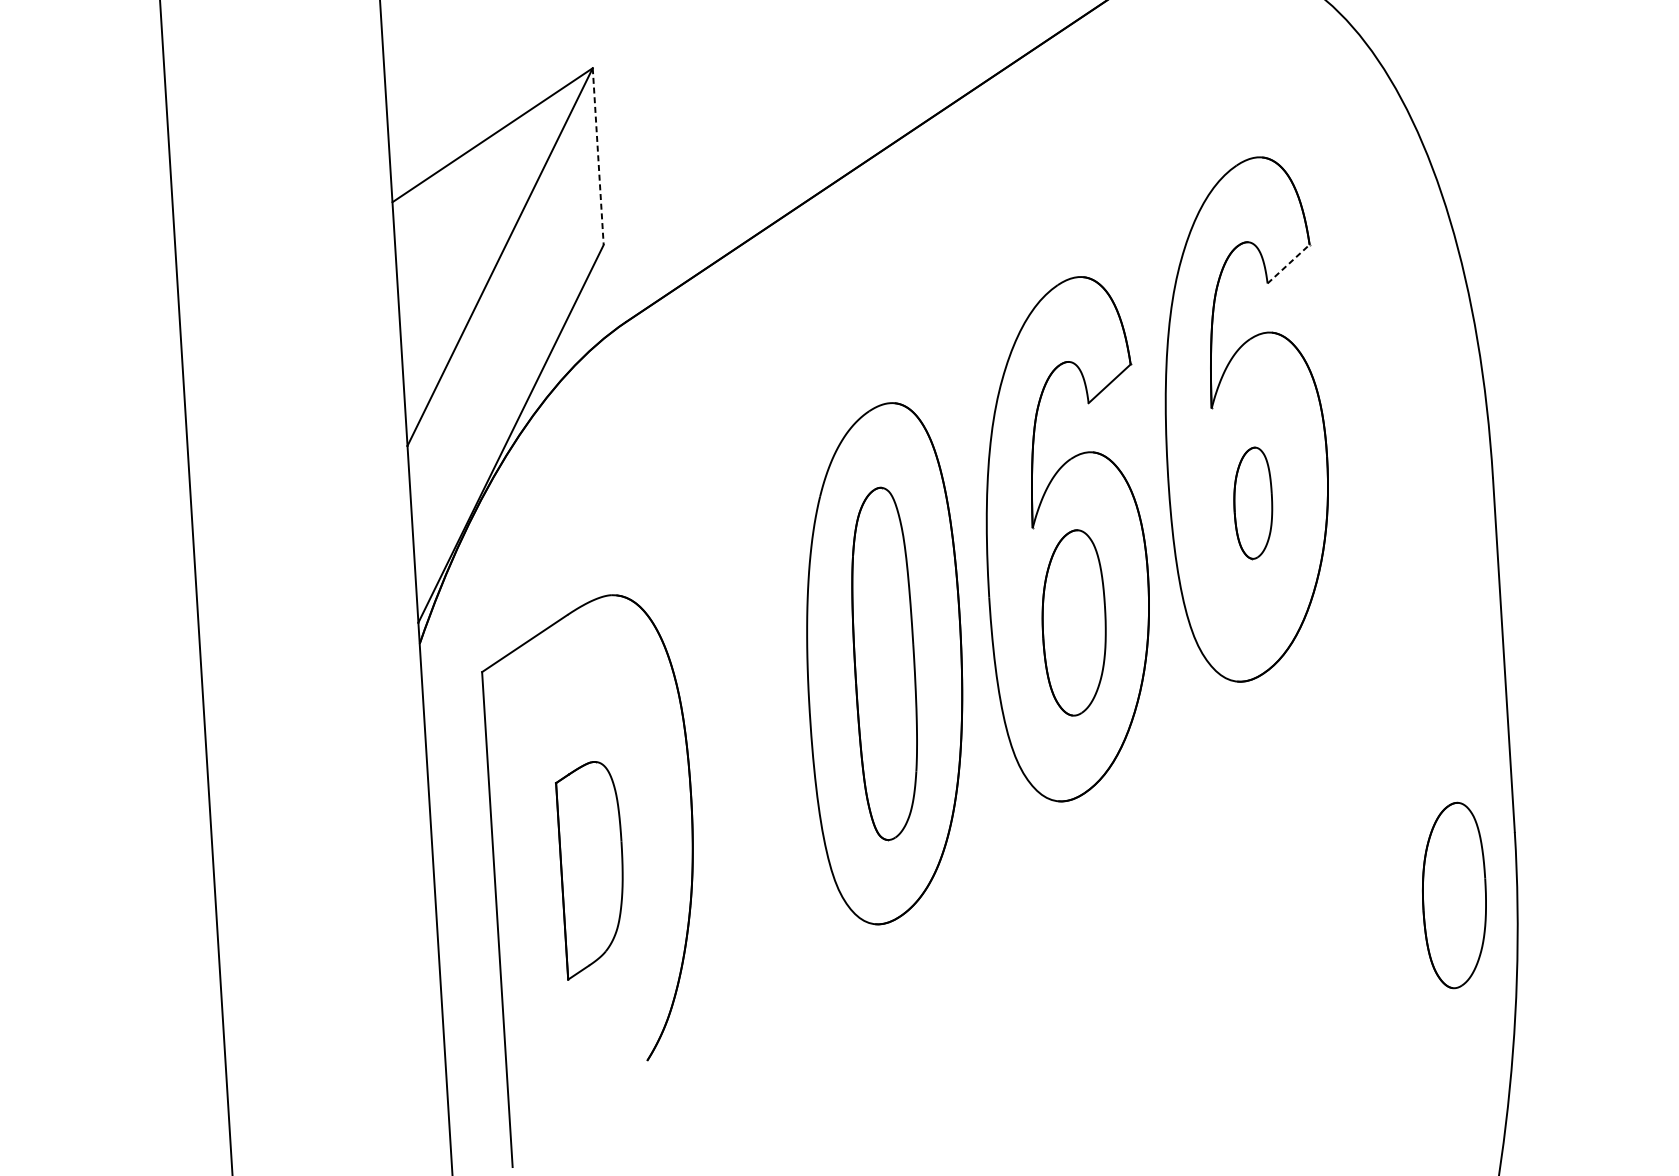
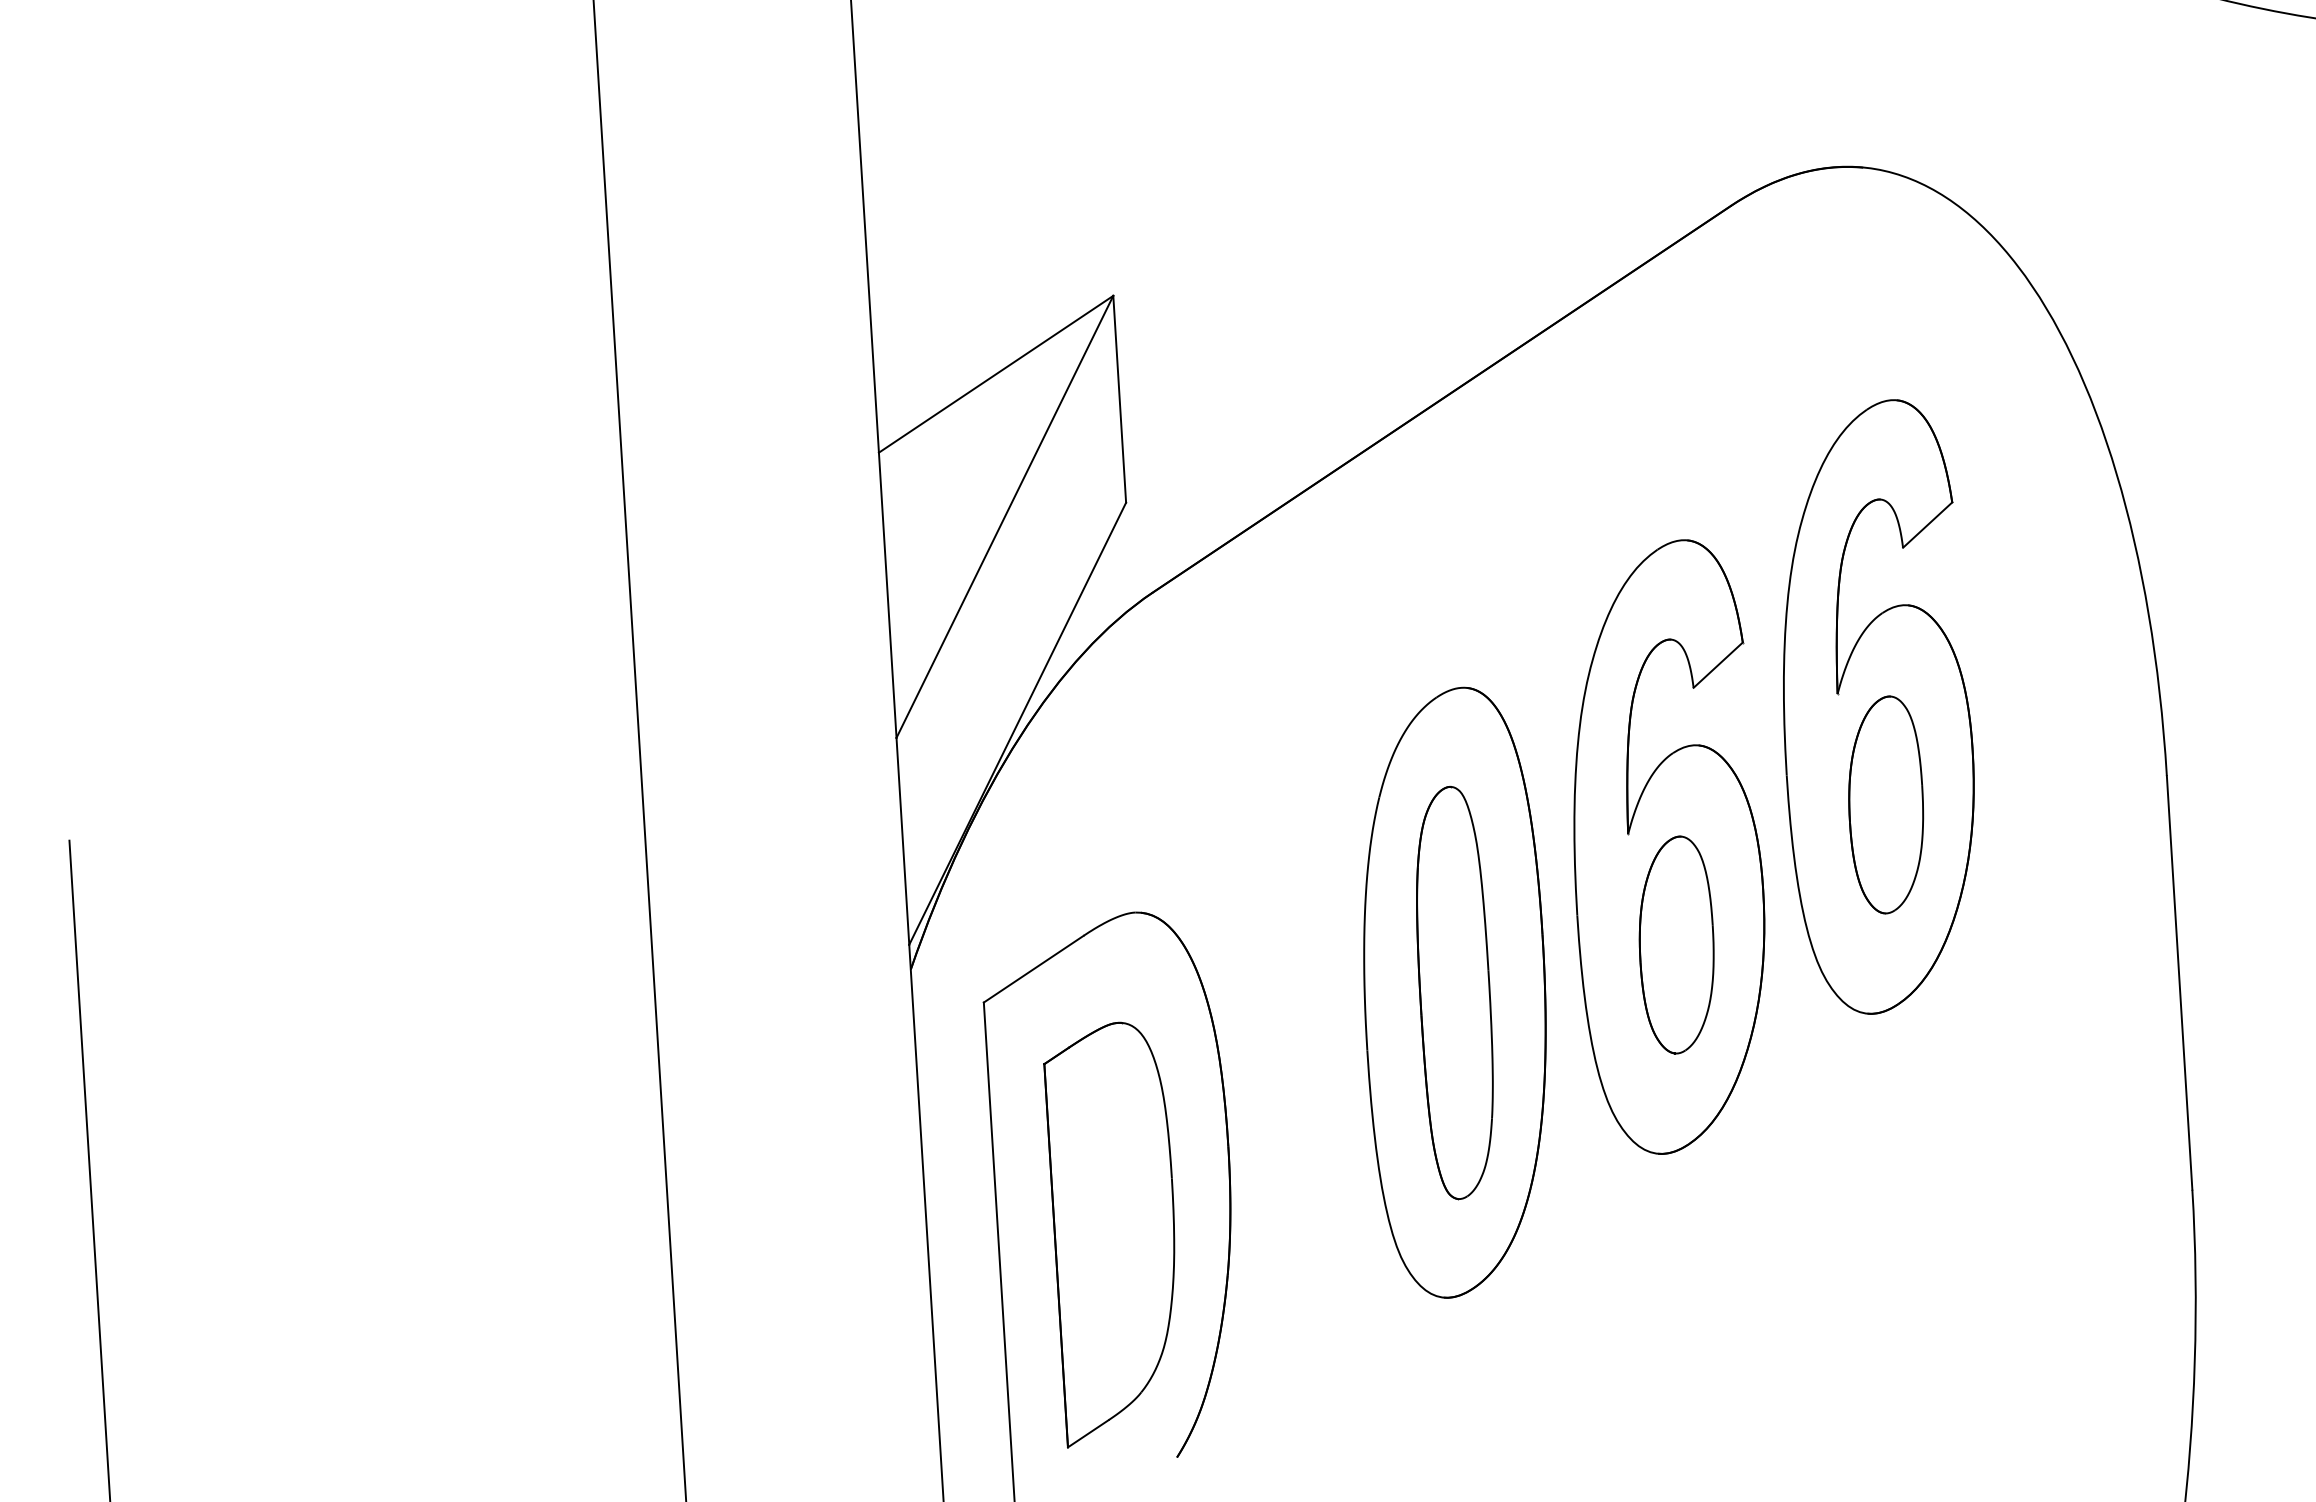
line: (598, 156) -> (1119, 399), dashed -> solid
line: (1289, 263) -> (1928, 524), dashed -> solid
part: (1253, 502) -> (1886, 804), size x1.67
part: (589, 870) -> (1109, 1234), size x1.67
part: (1454, 895) -> (2121, 1263), removed

